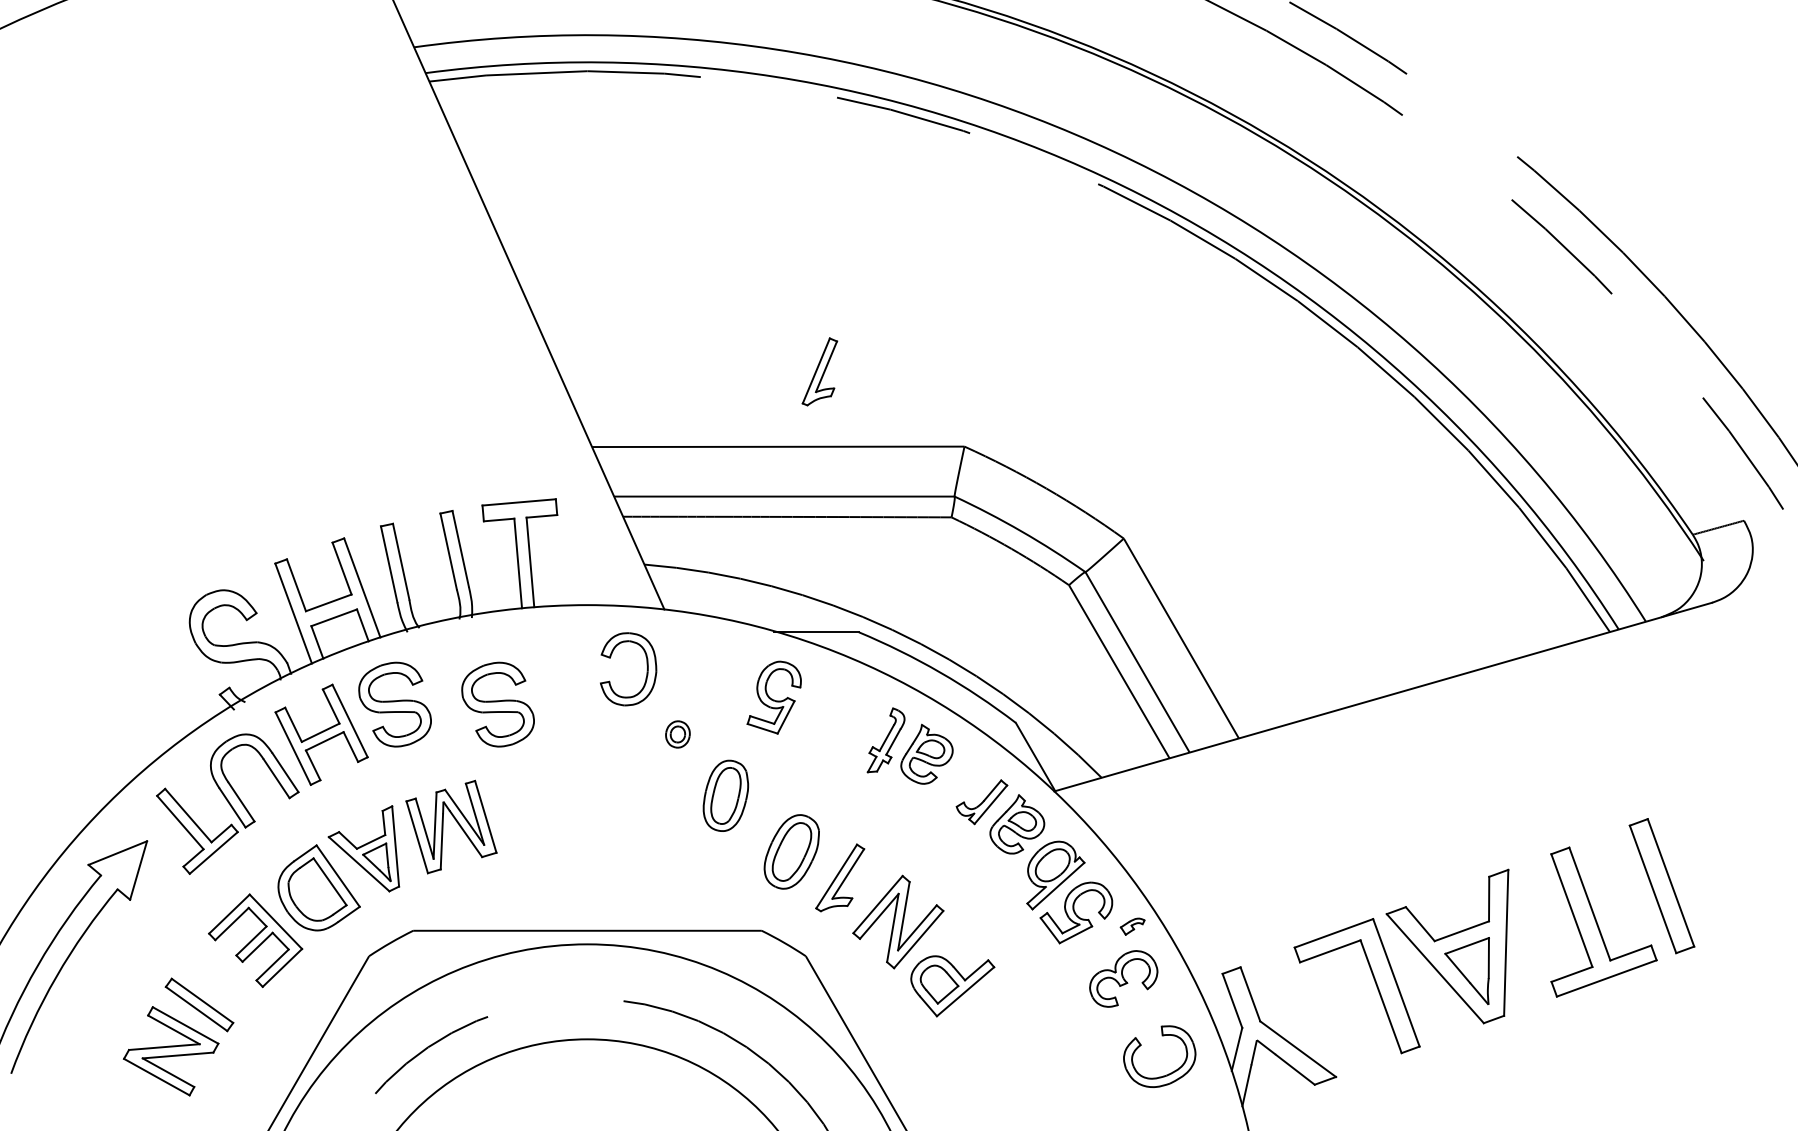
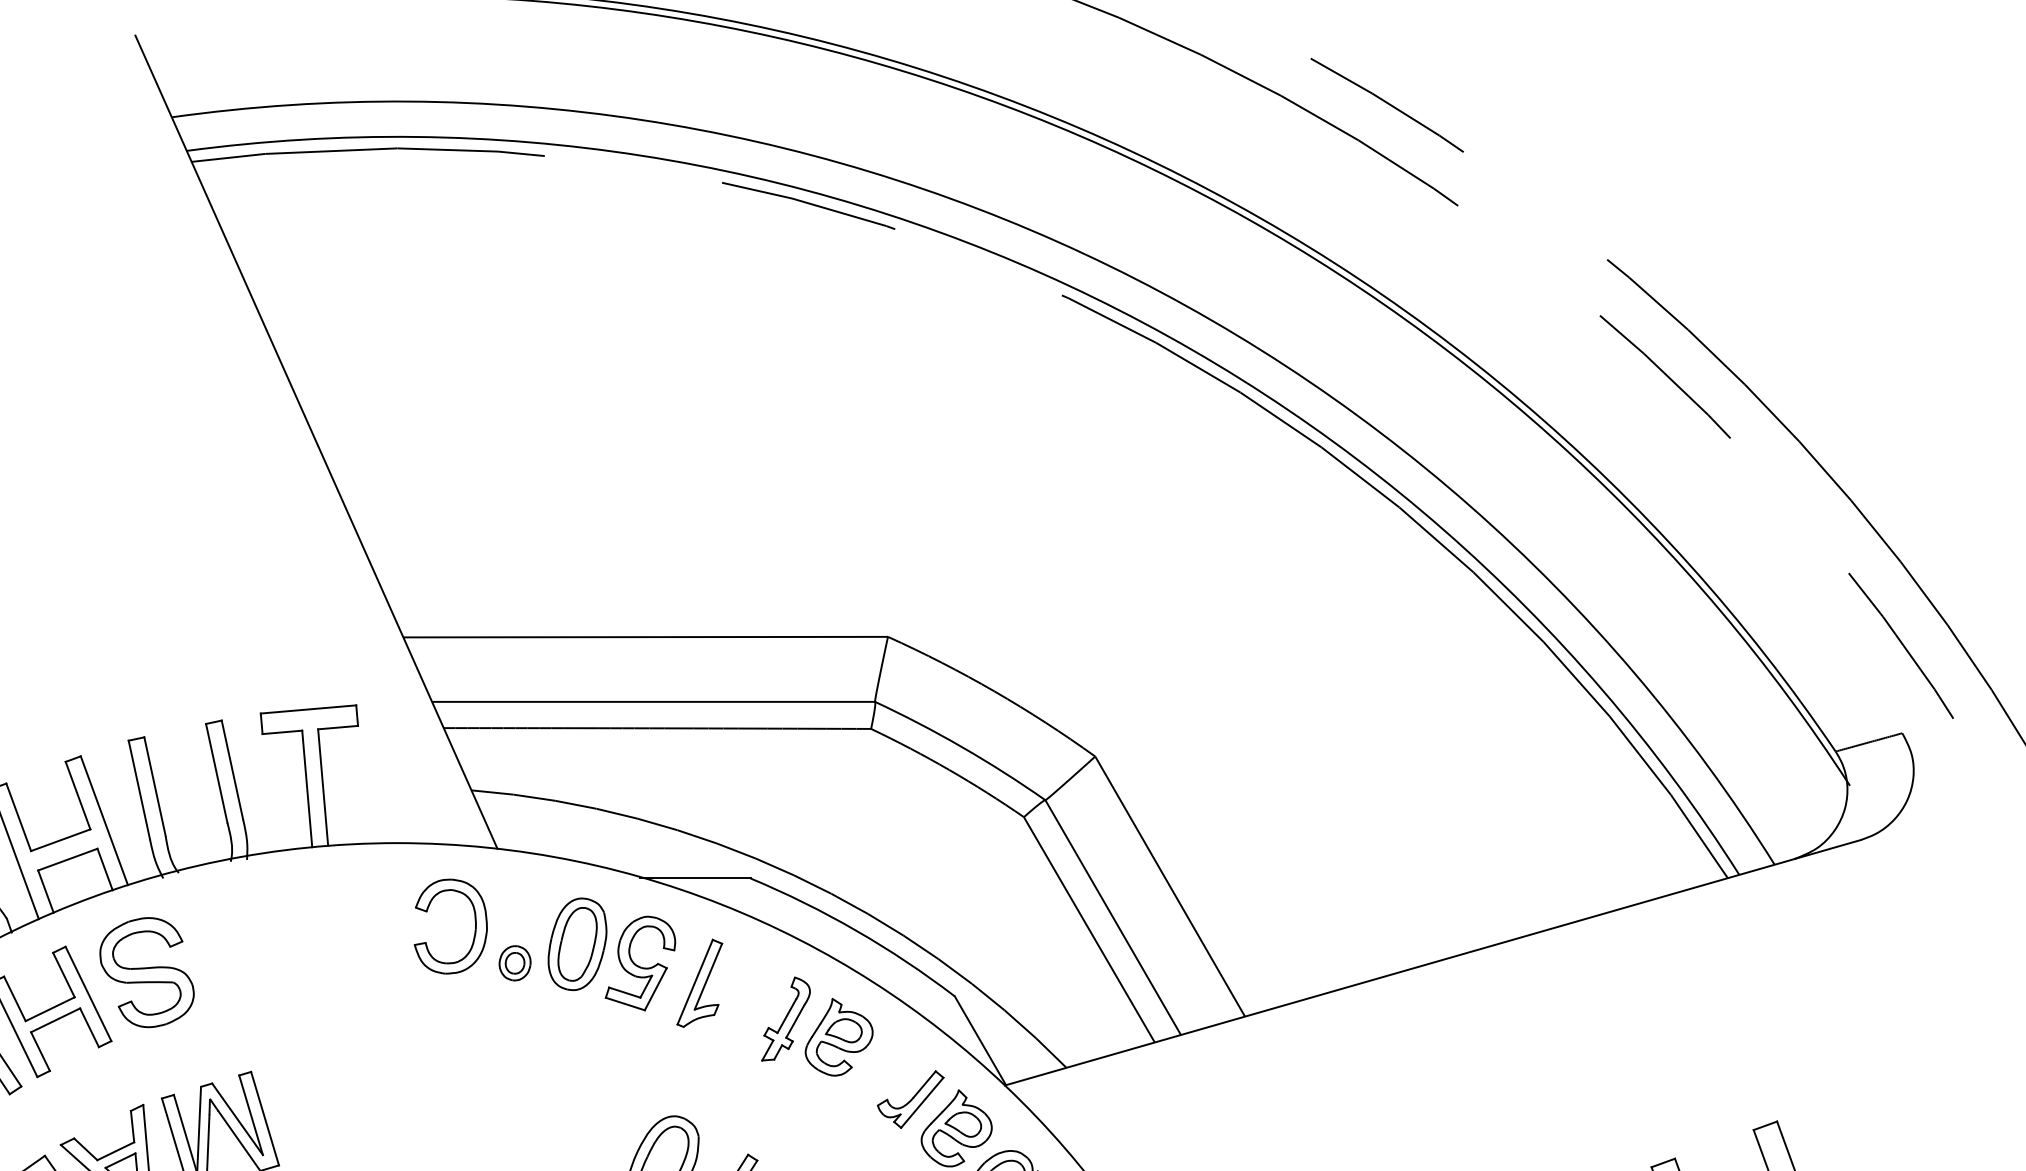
part: (819, 371) -> (699, 982), moved
part: (497, 704) -> (280, 972), removed
part: (677, 734) -> (514, 963), moved
part: (725, 795) -> (576, 943), moved

